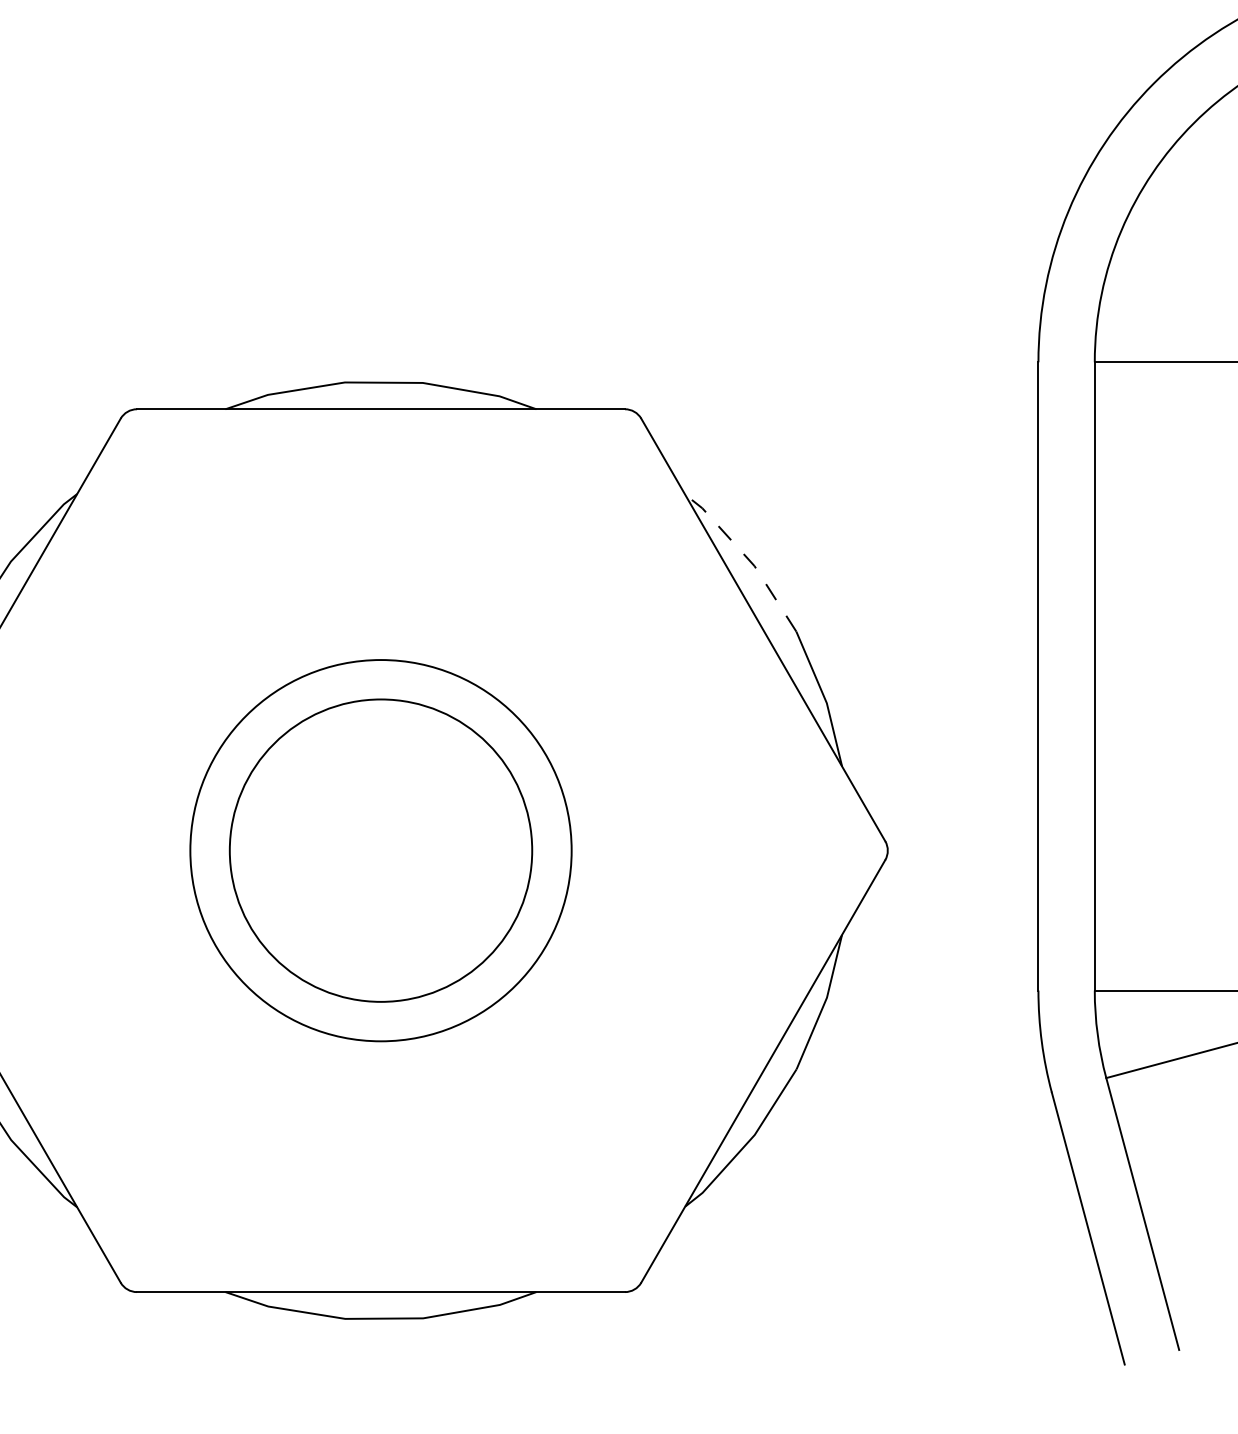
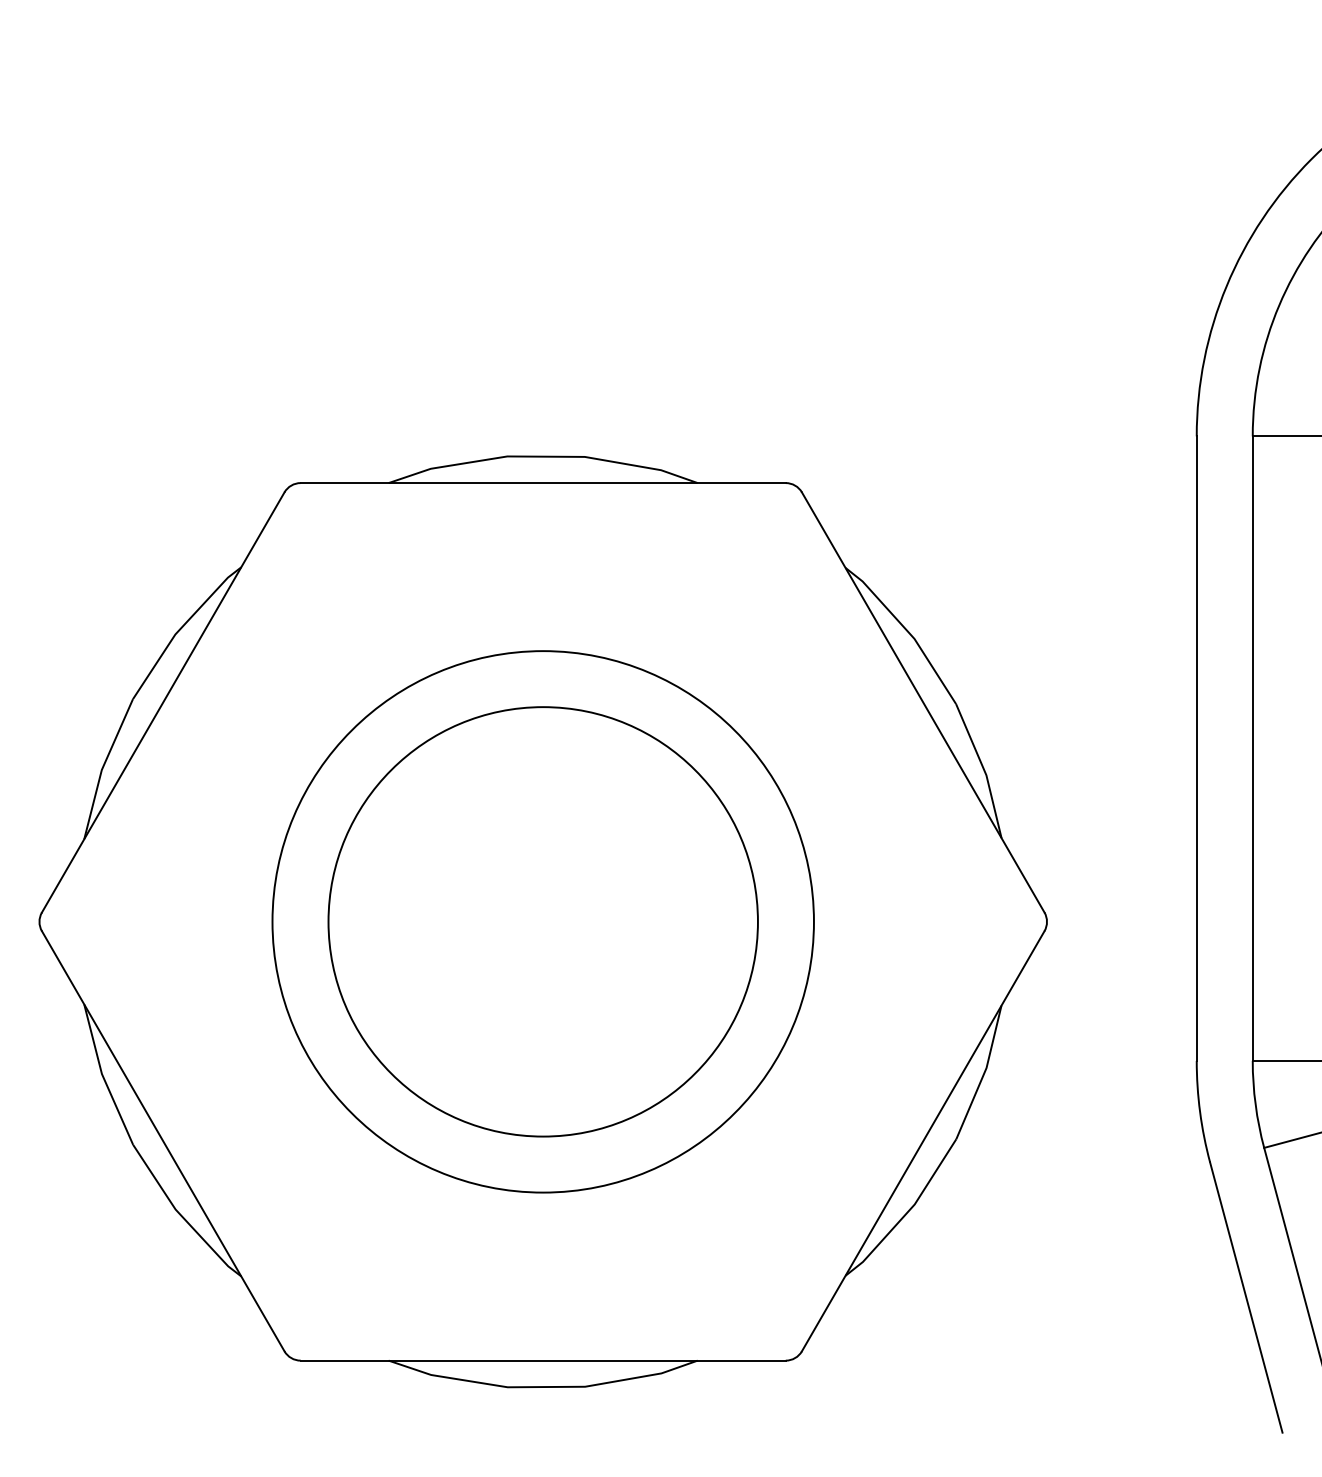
line: (747, 557) -> (907, 630), dashed -> solid
circle: (380, 850) -> (542, 921), size x1.43
circle: (380, 850) -> (542, 921), size x1.43

